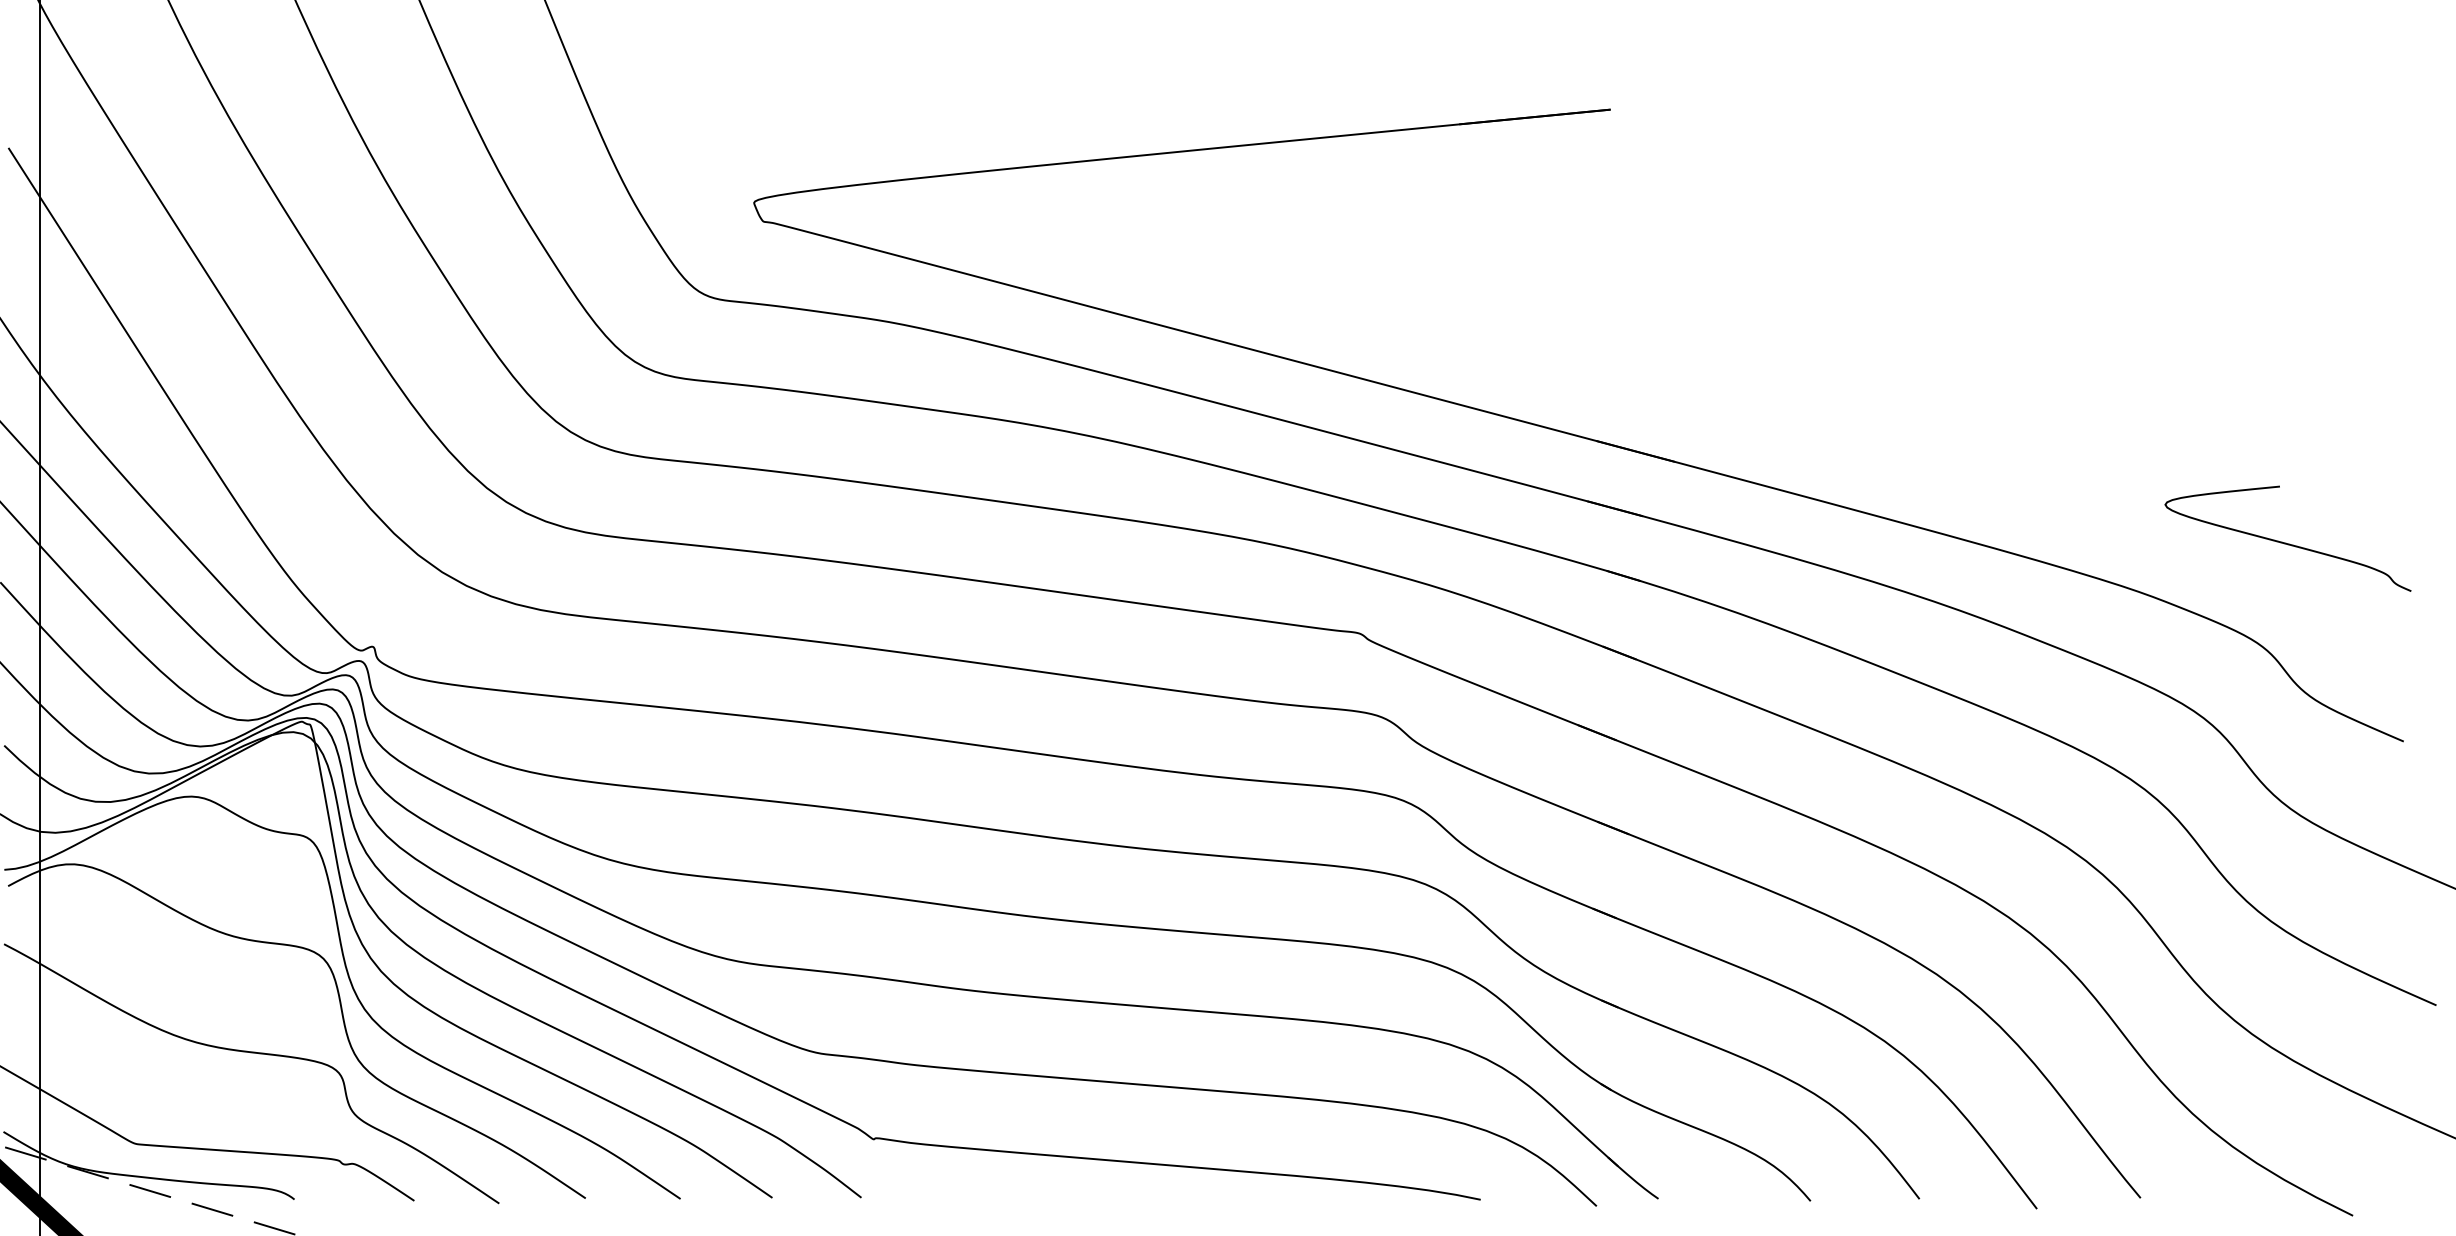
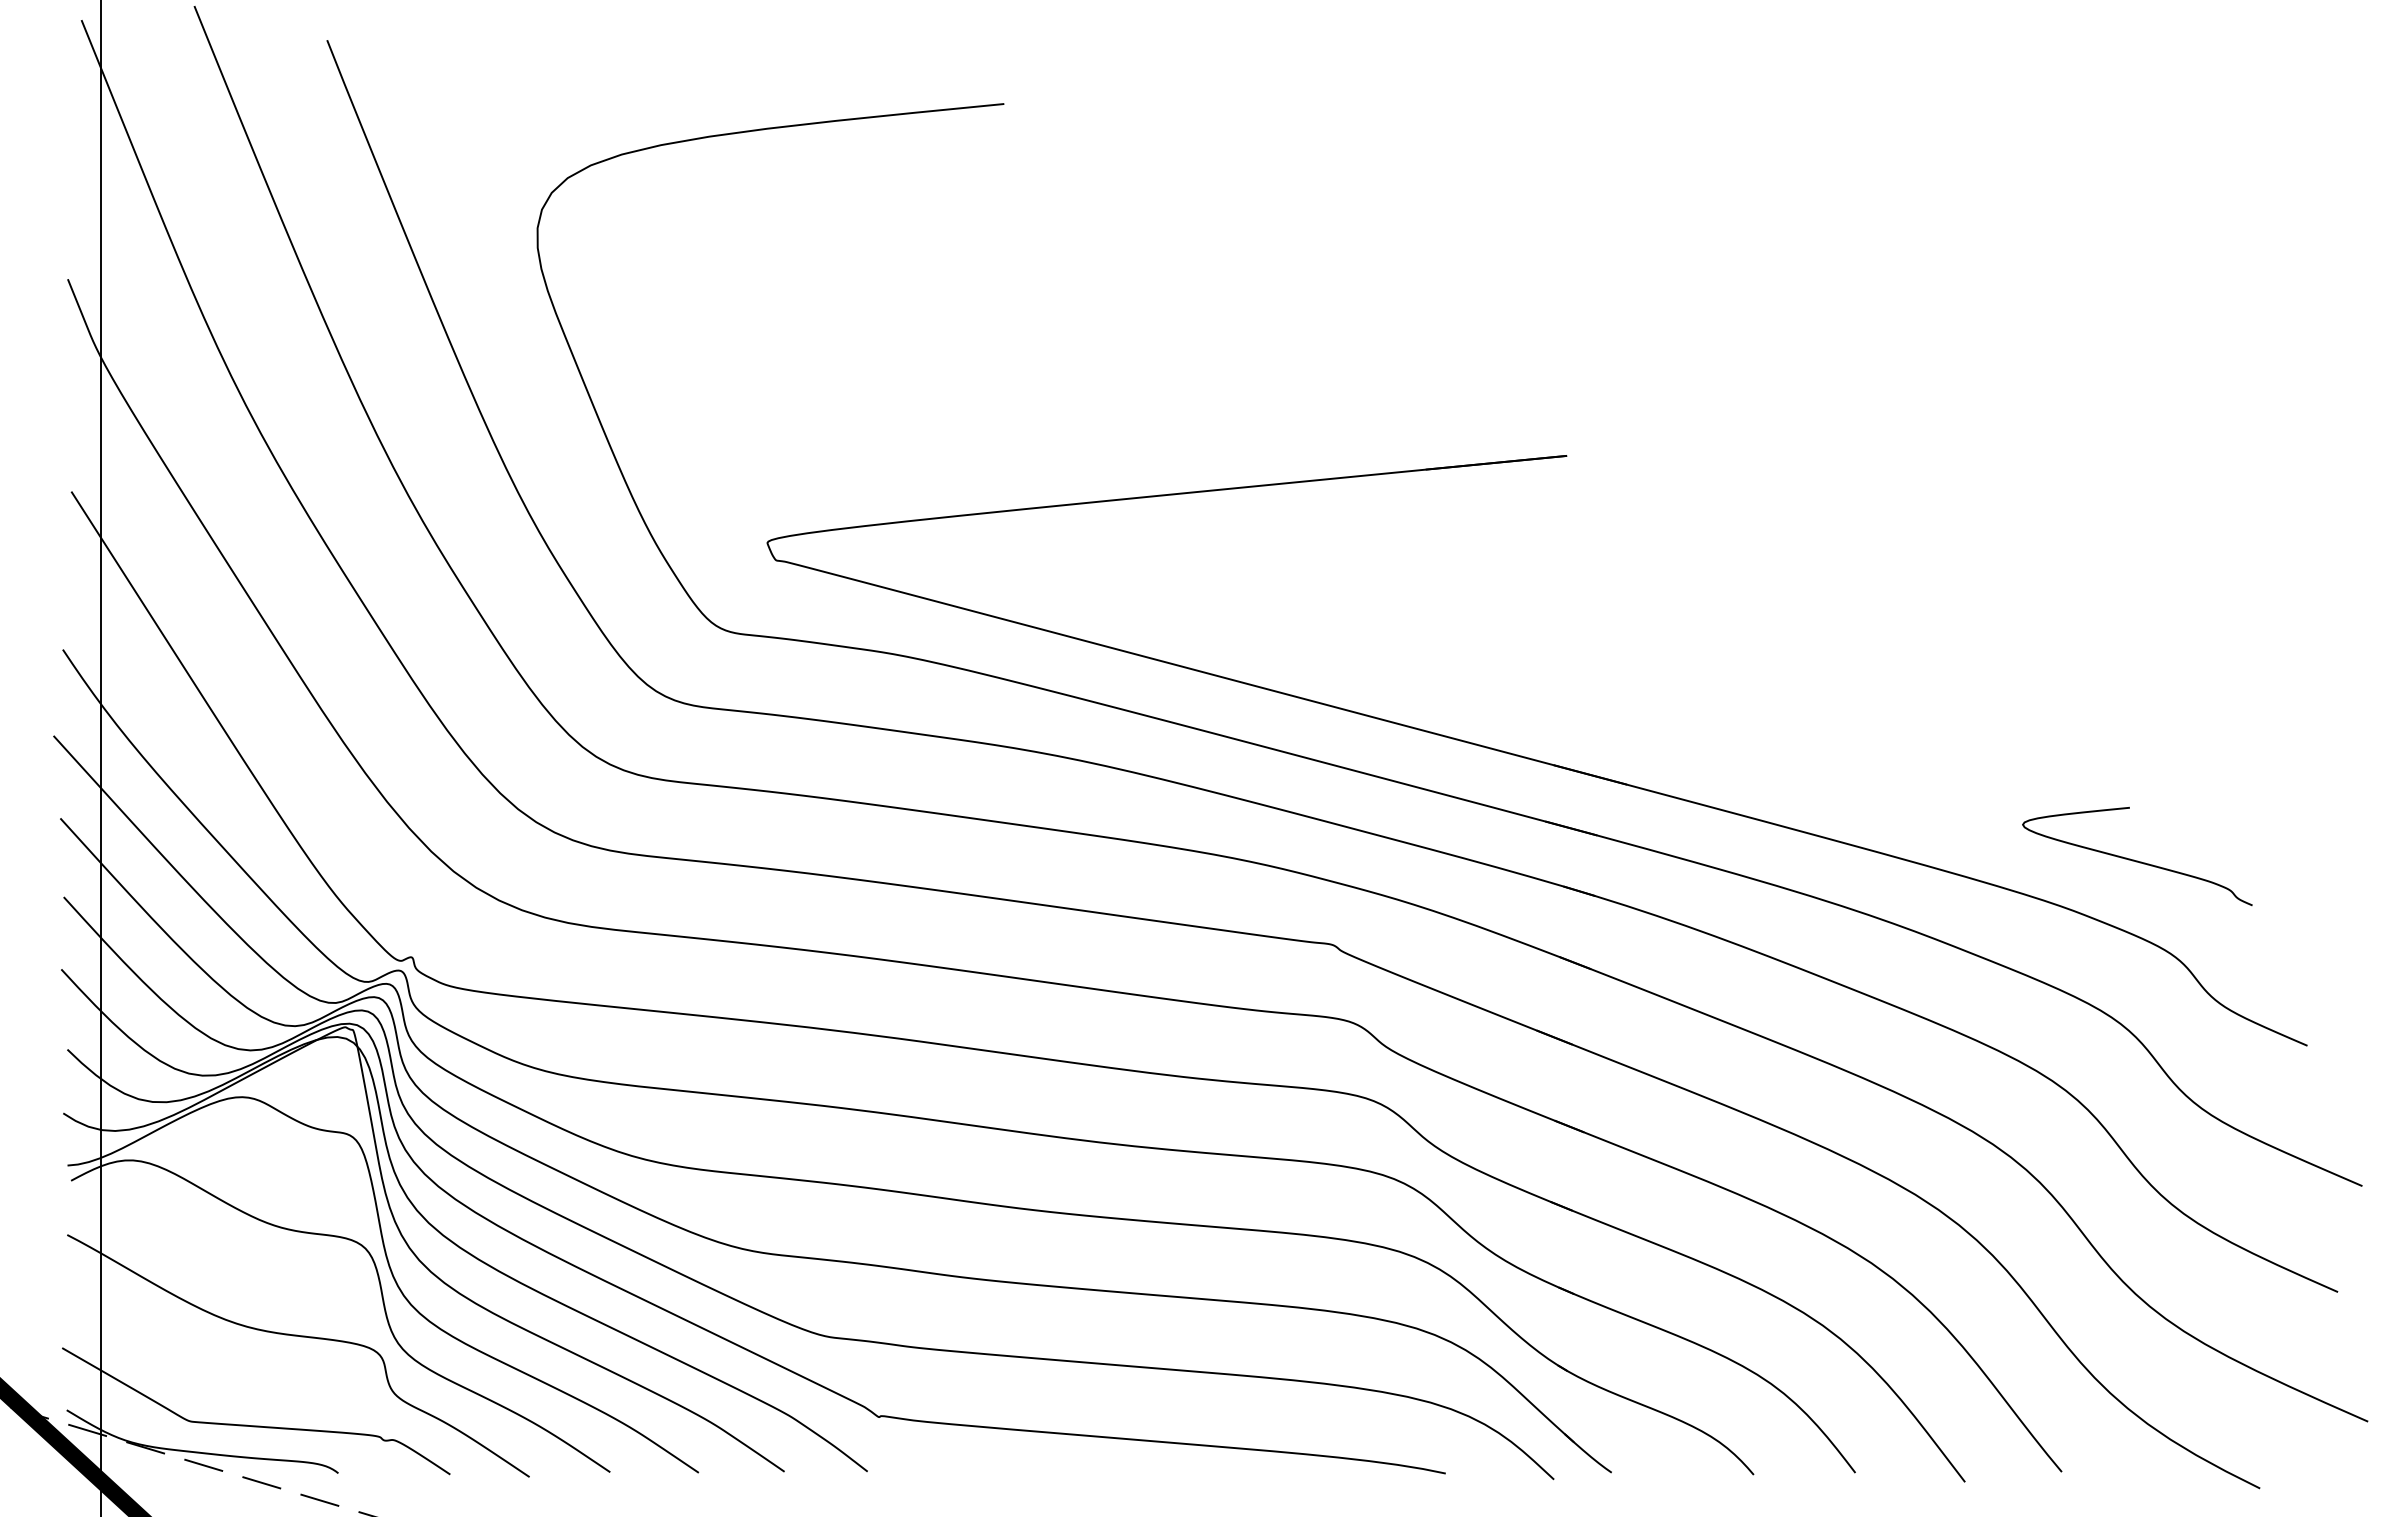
curve: (2284, 541) -> (2134, 859), moved

